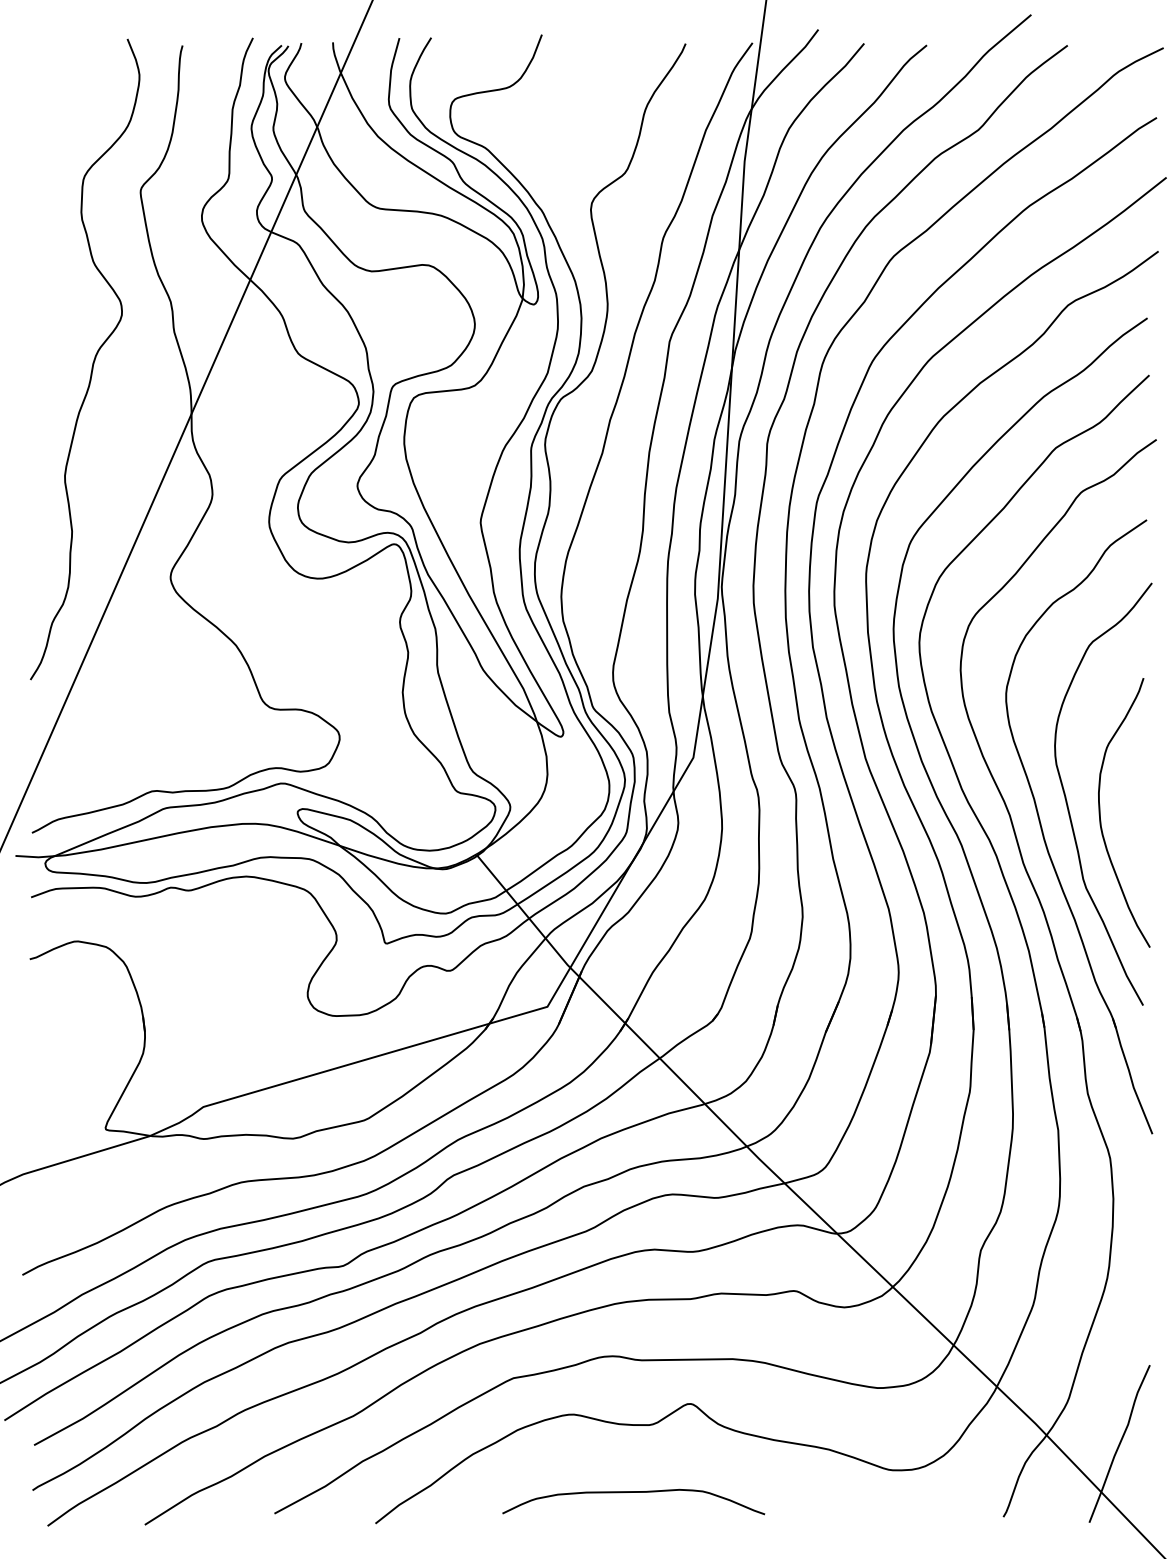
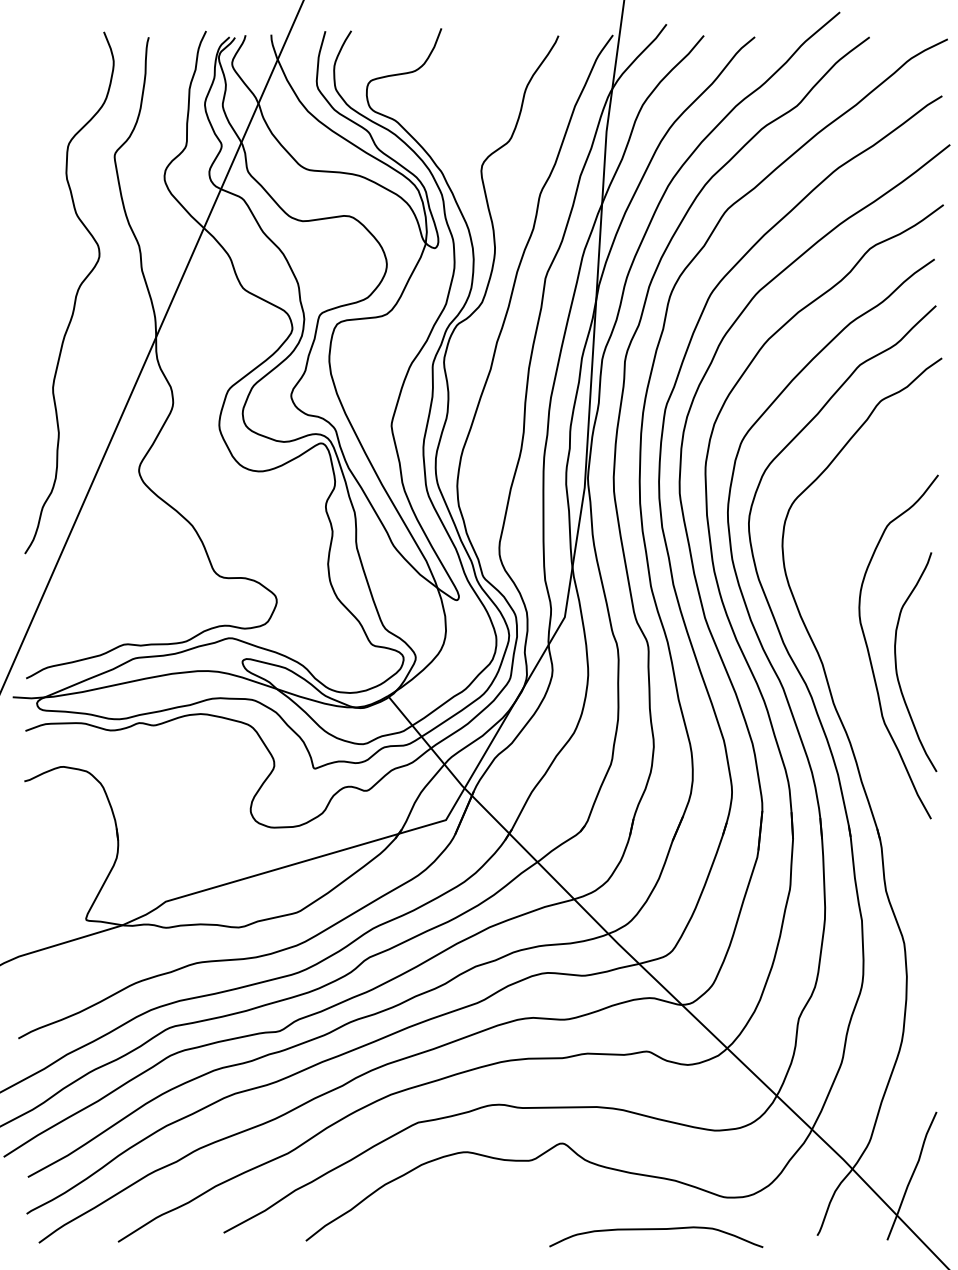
part: (1044, 835) -> (850, 680), removed
curve: (633, 1492) -> (656, 1229), moved

